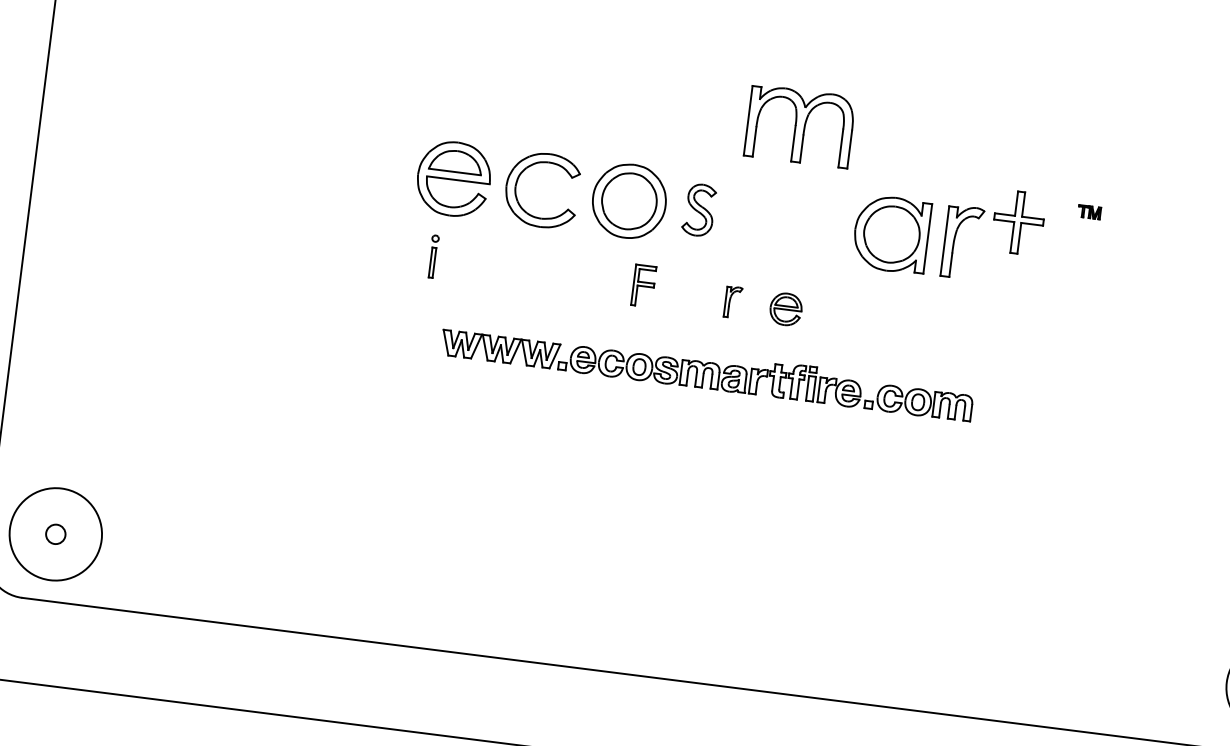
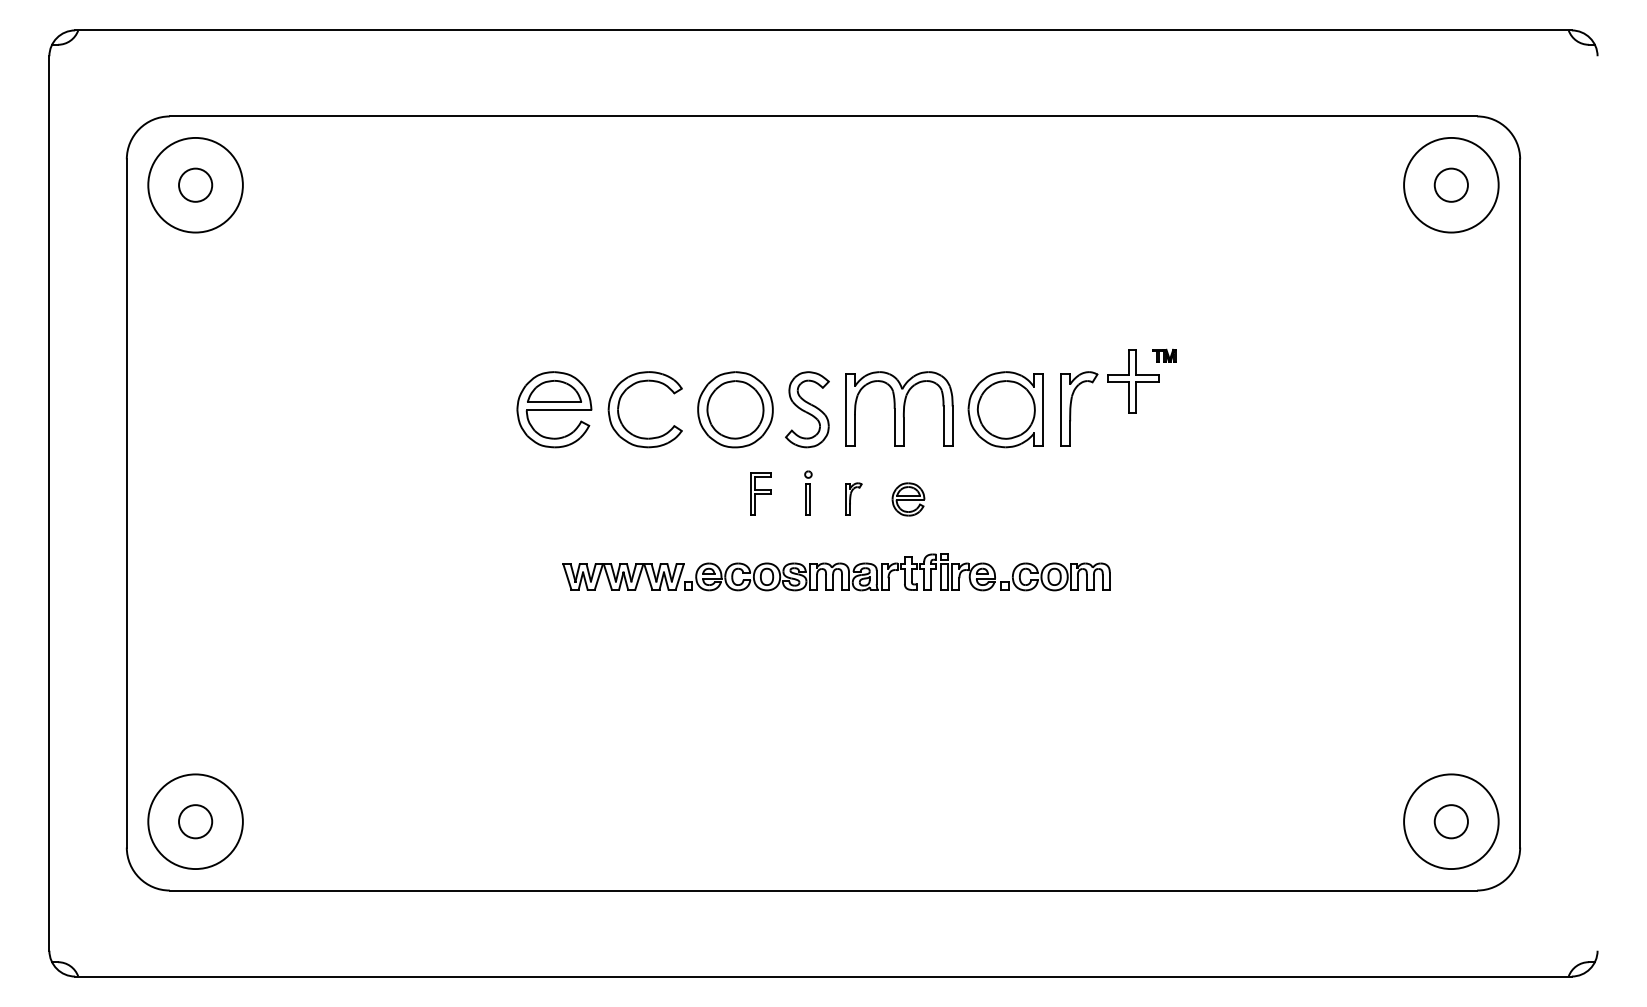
part: (800, 126) -> (899, 408), moved
part: (699, 209) -> (807, 409), size x1.43
part: (1089, 211) -> (1164, 355), moved
part: (433, 256) -> (808, 492), moved
circle: (55, 534) -> (195, 821), size x1.67

